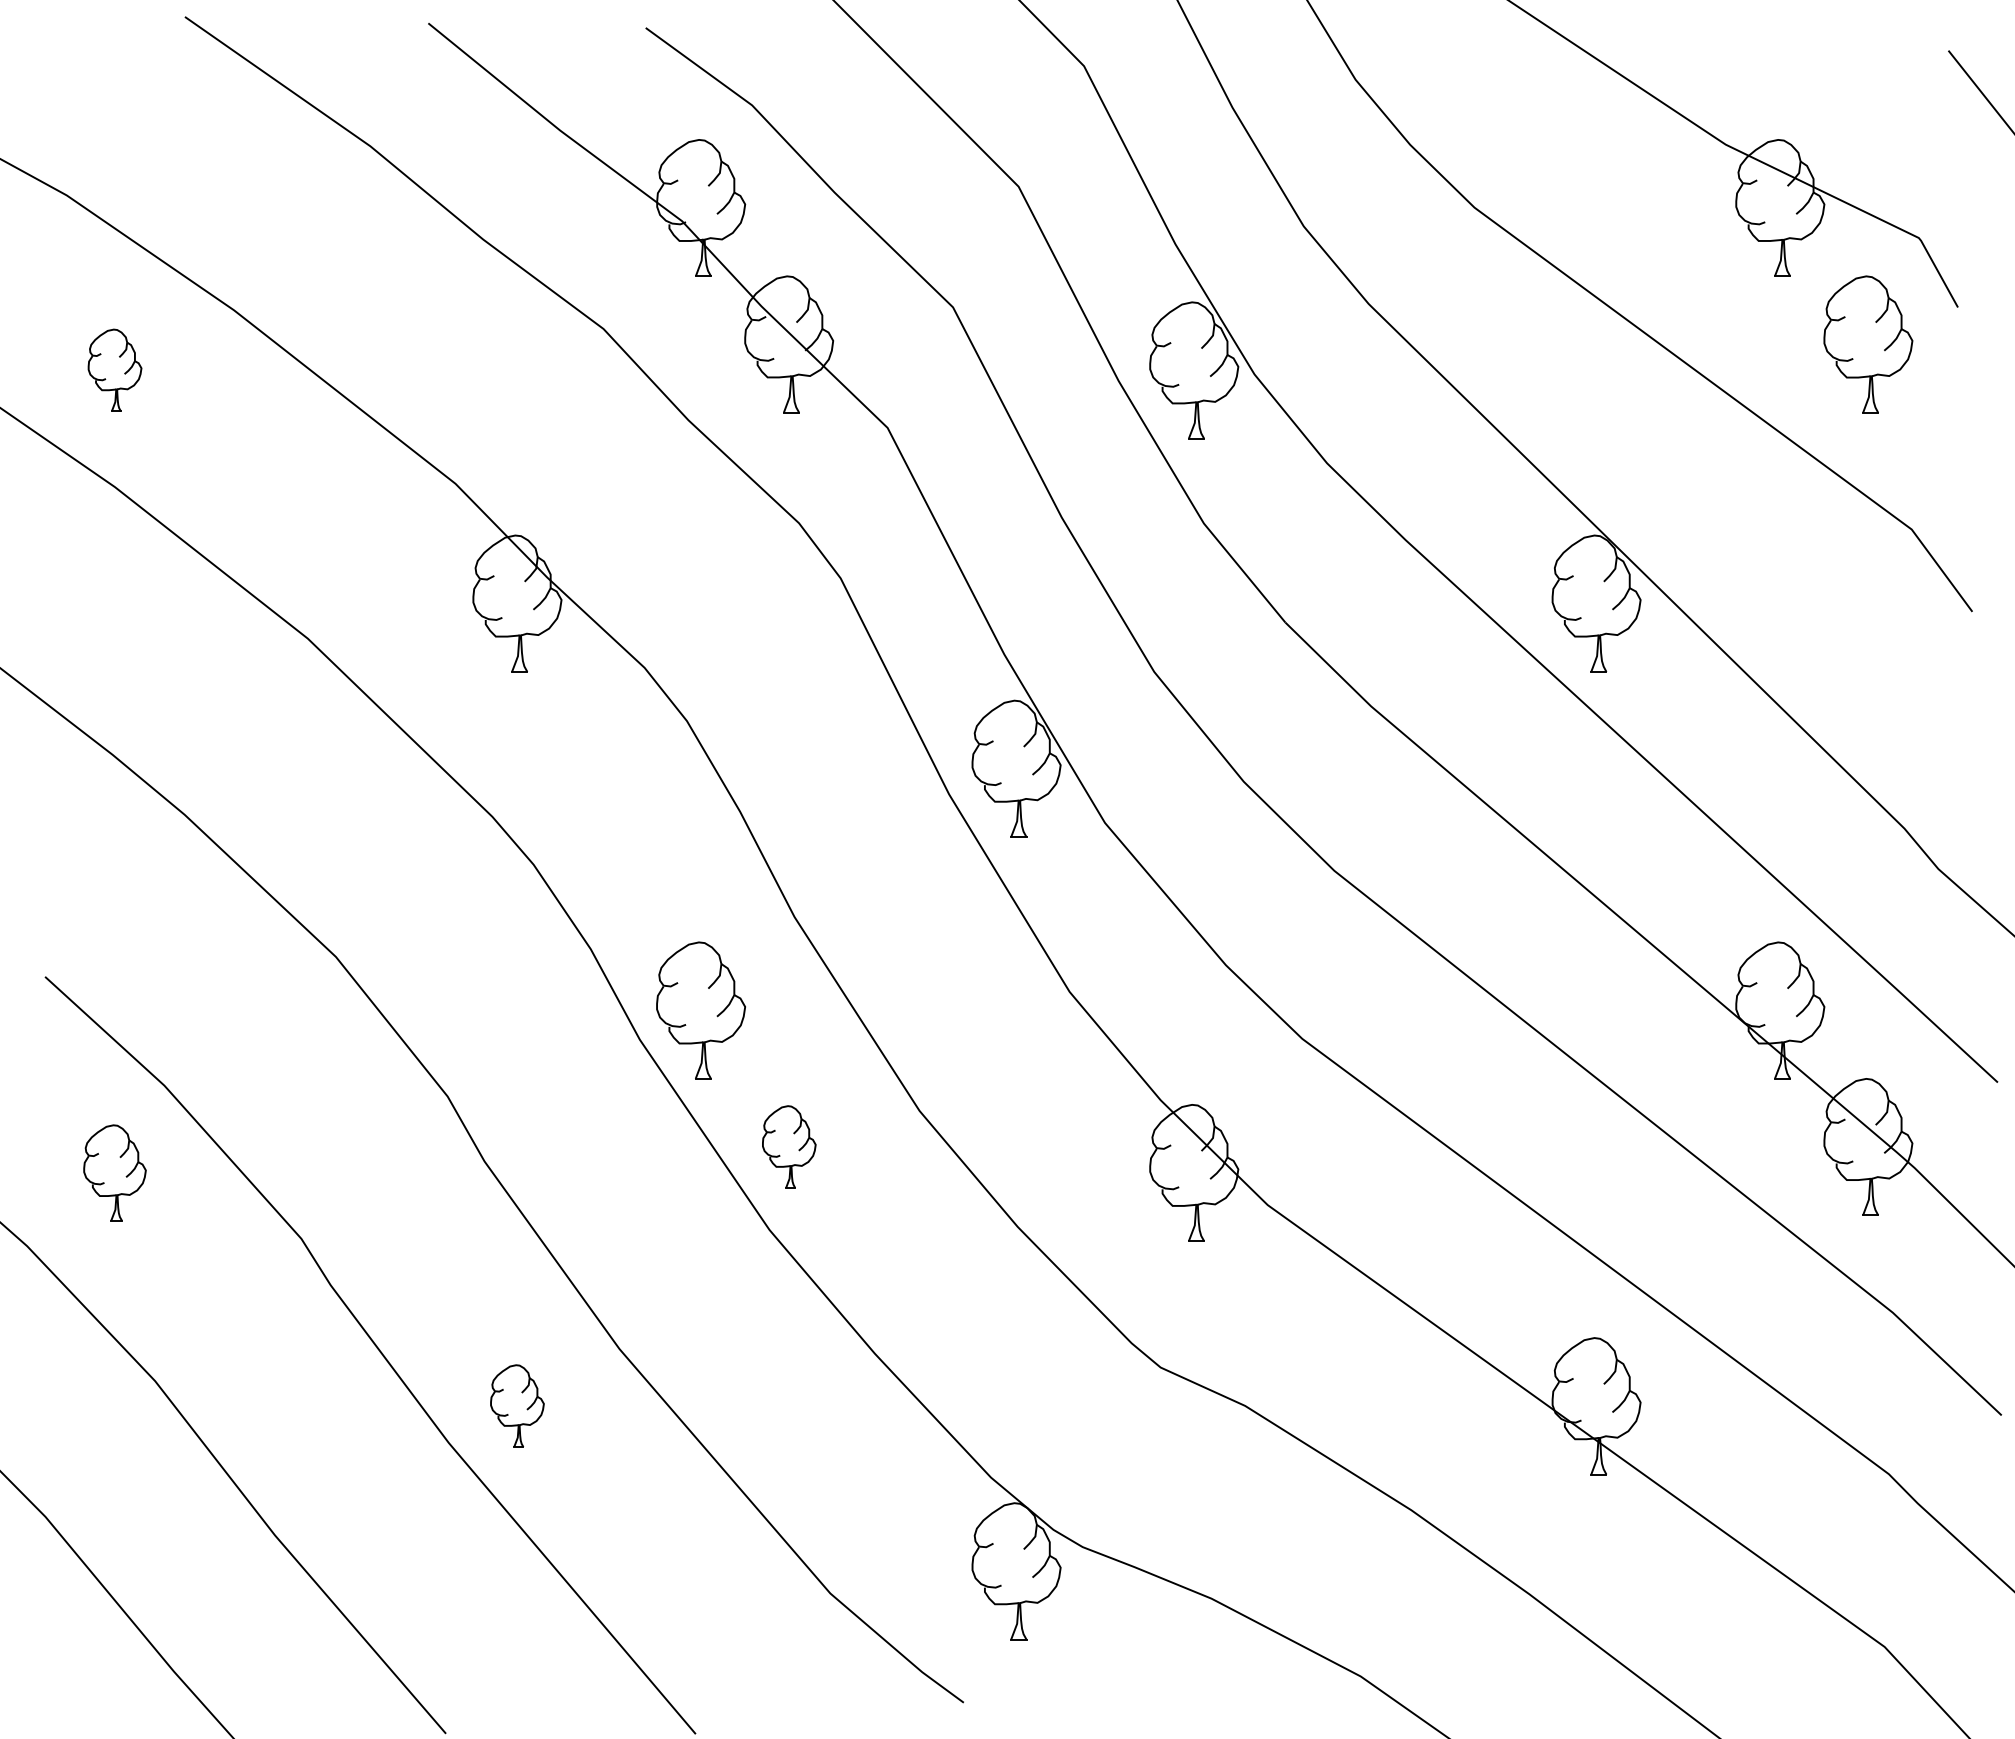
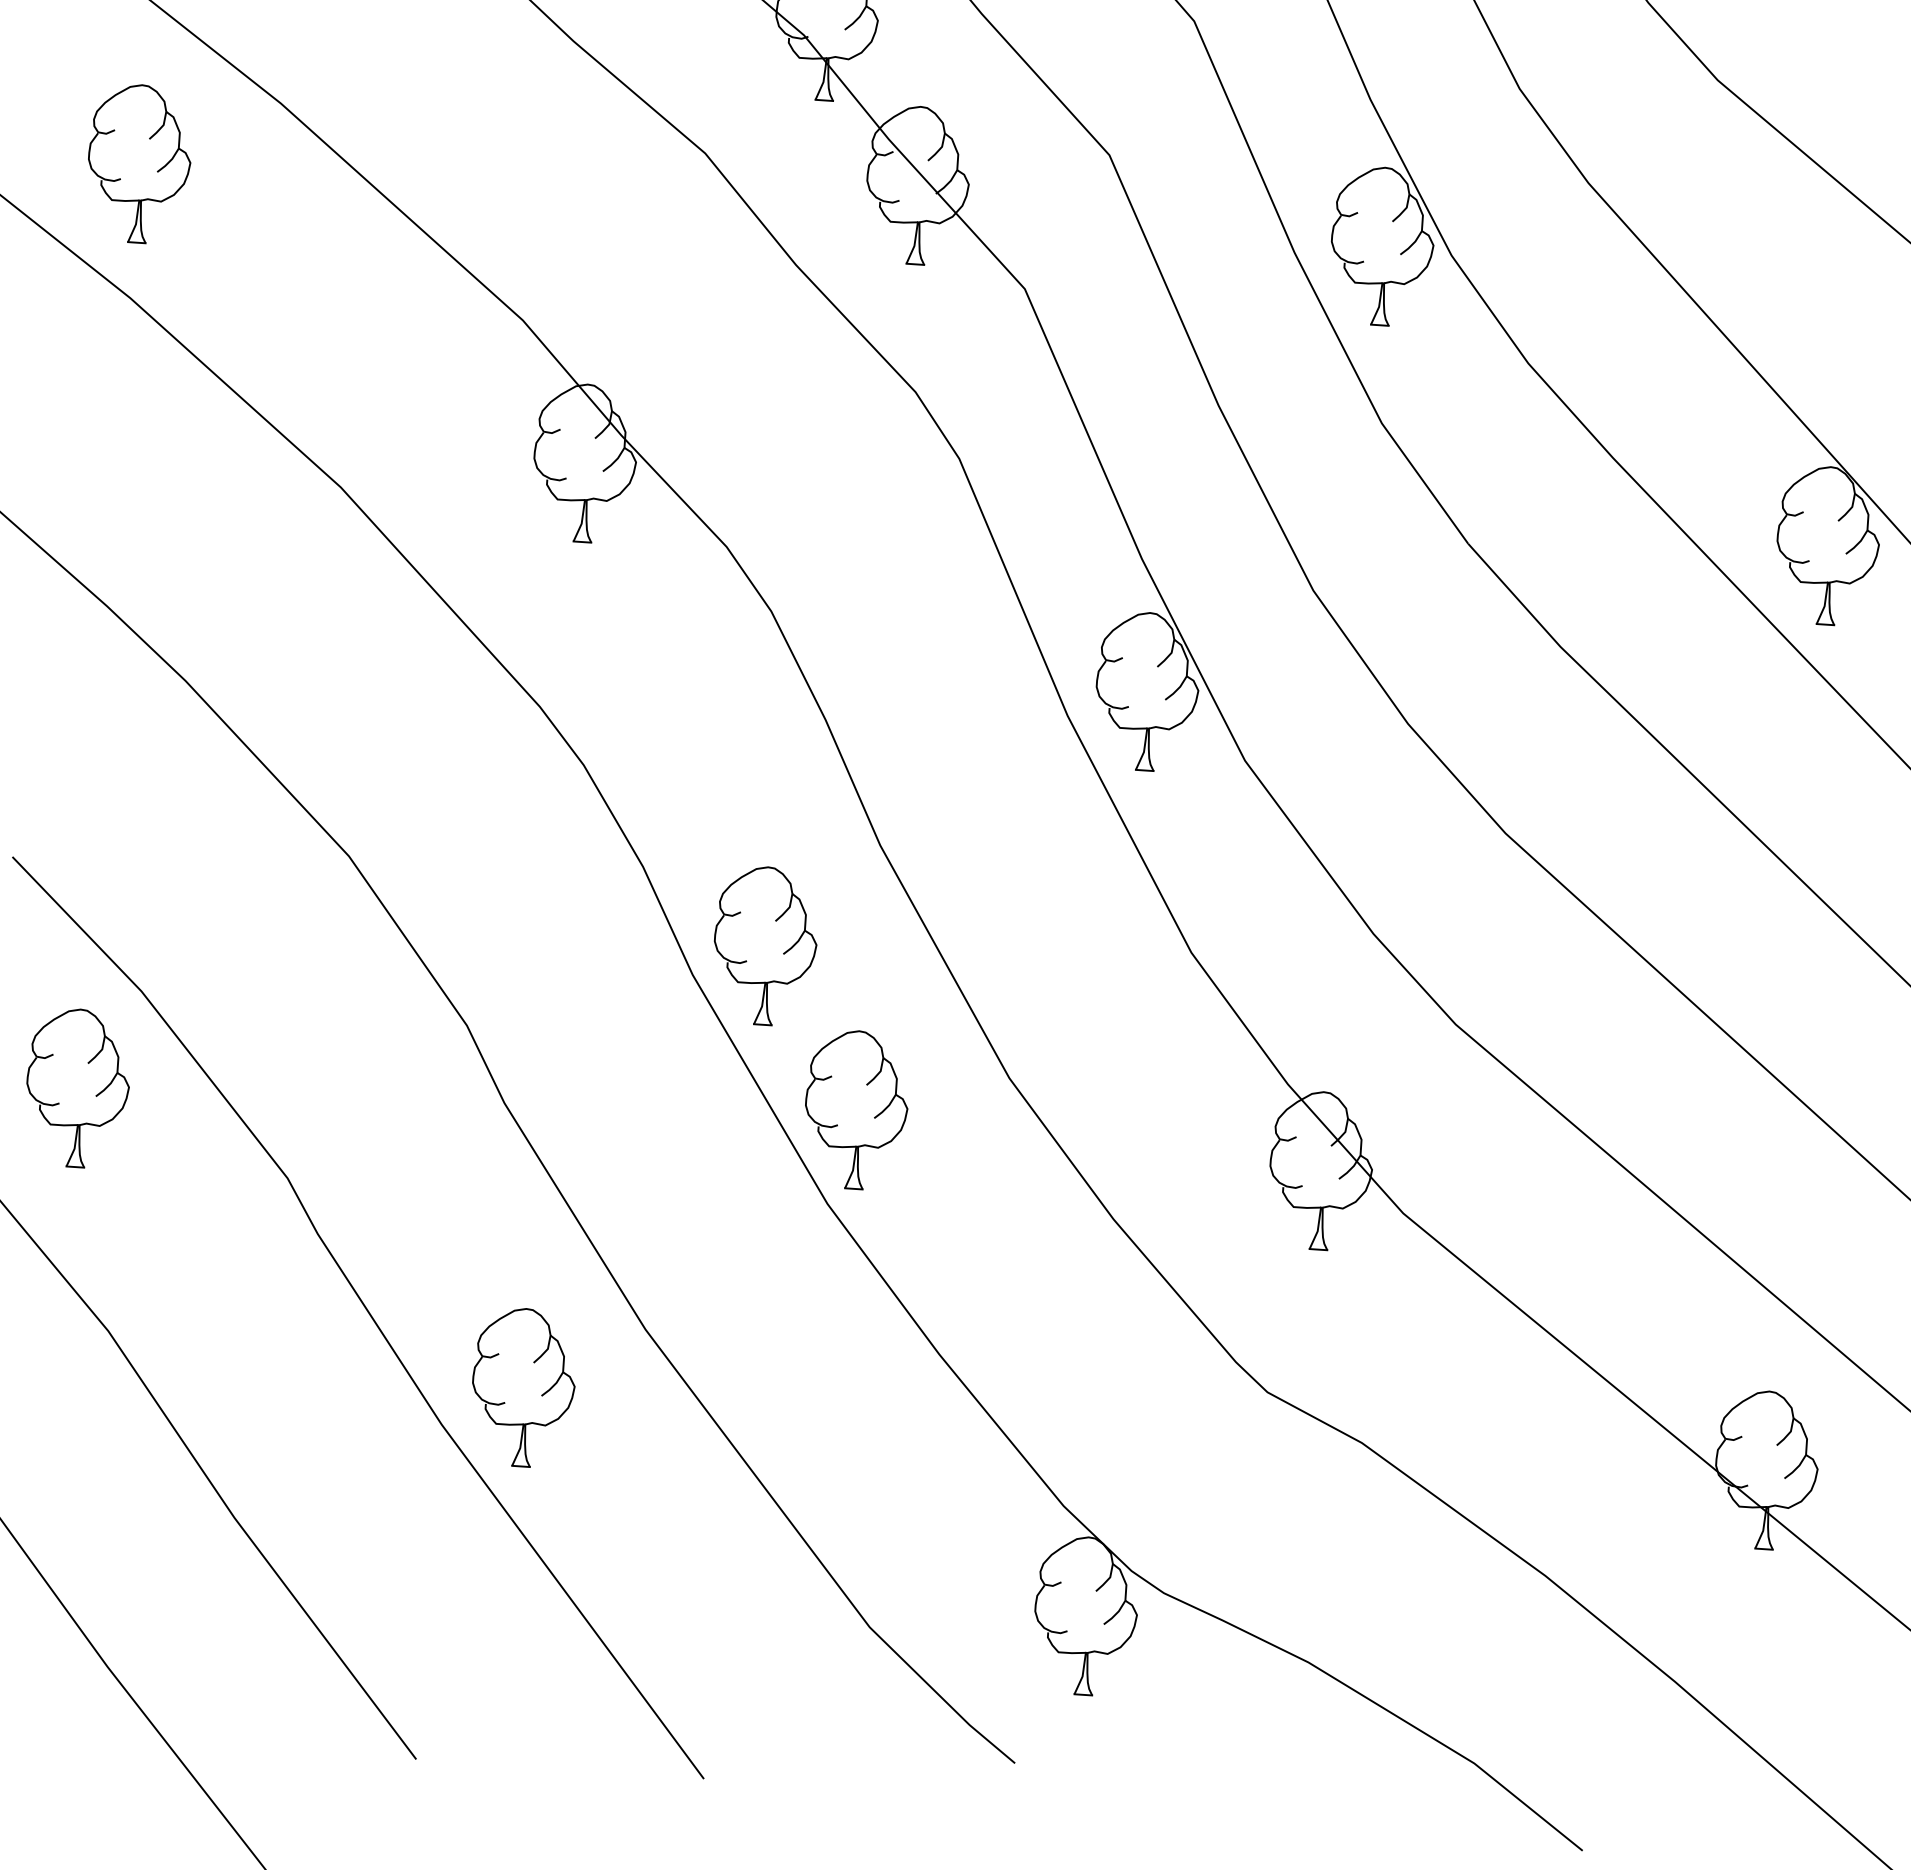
part: (114, 370) -> (138, 163), size x1.67
part: (789, 1146) -> (856, 1109), size x1.67
part: (114, 1172) -> (77, 1087), size x1.43
part: (517, 1405) -> (523, 1386), size x1.67

